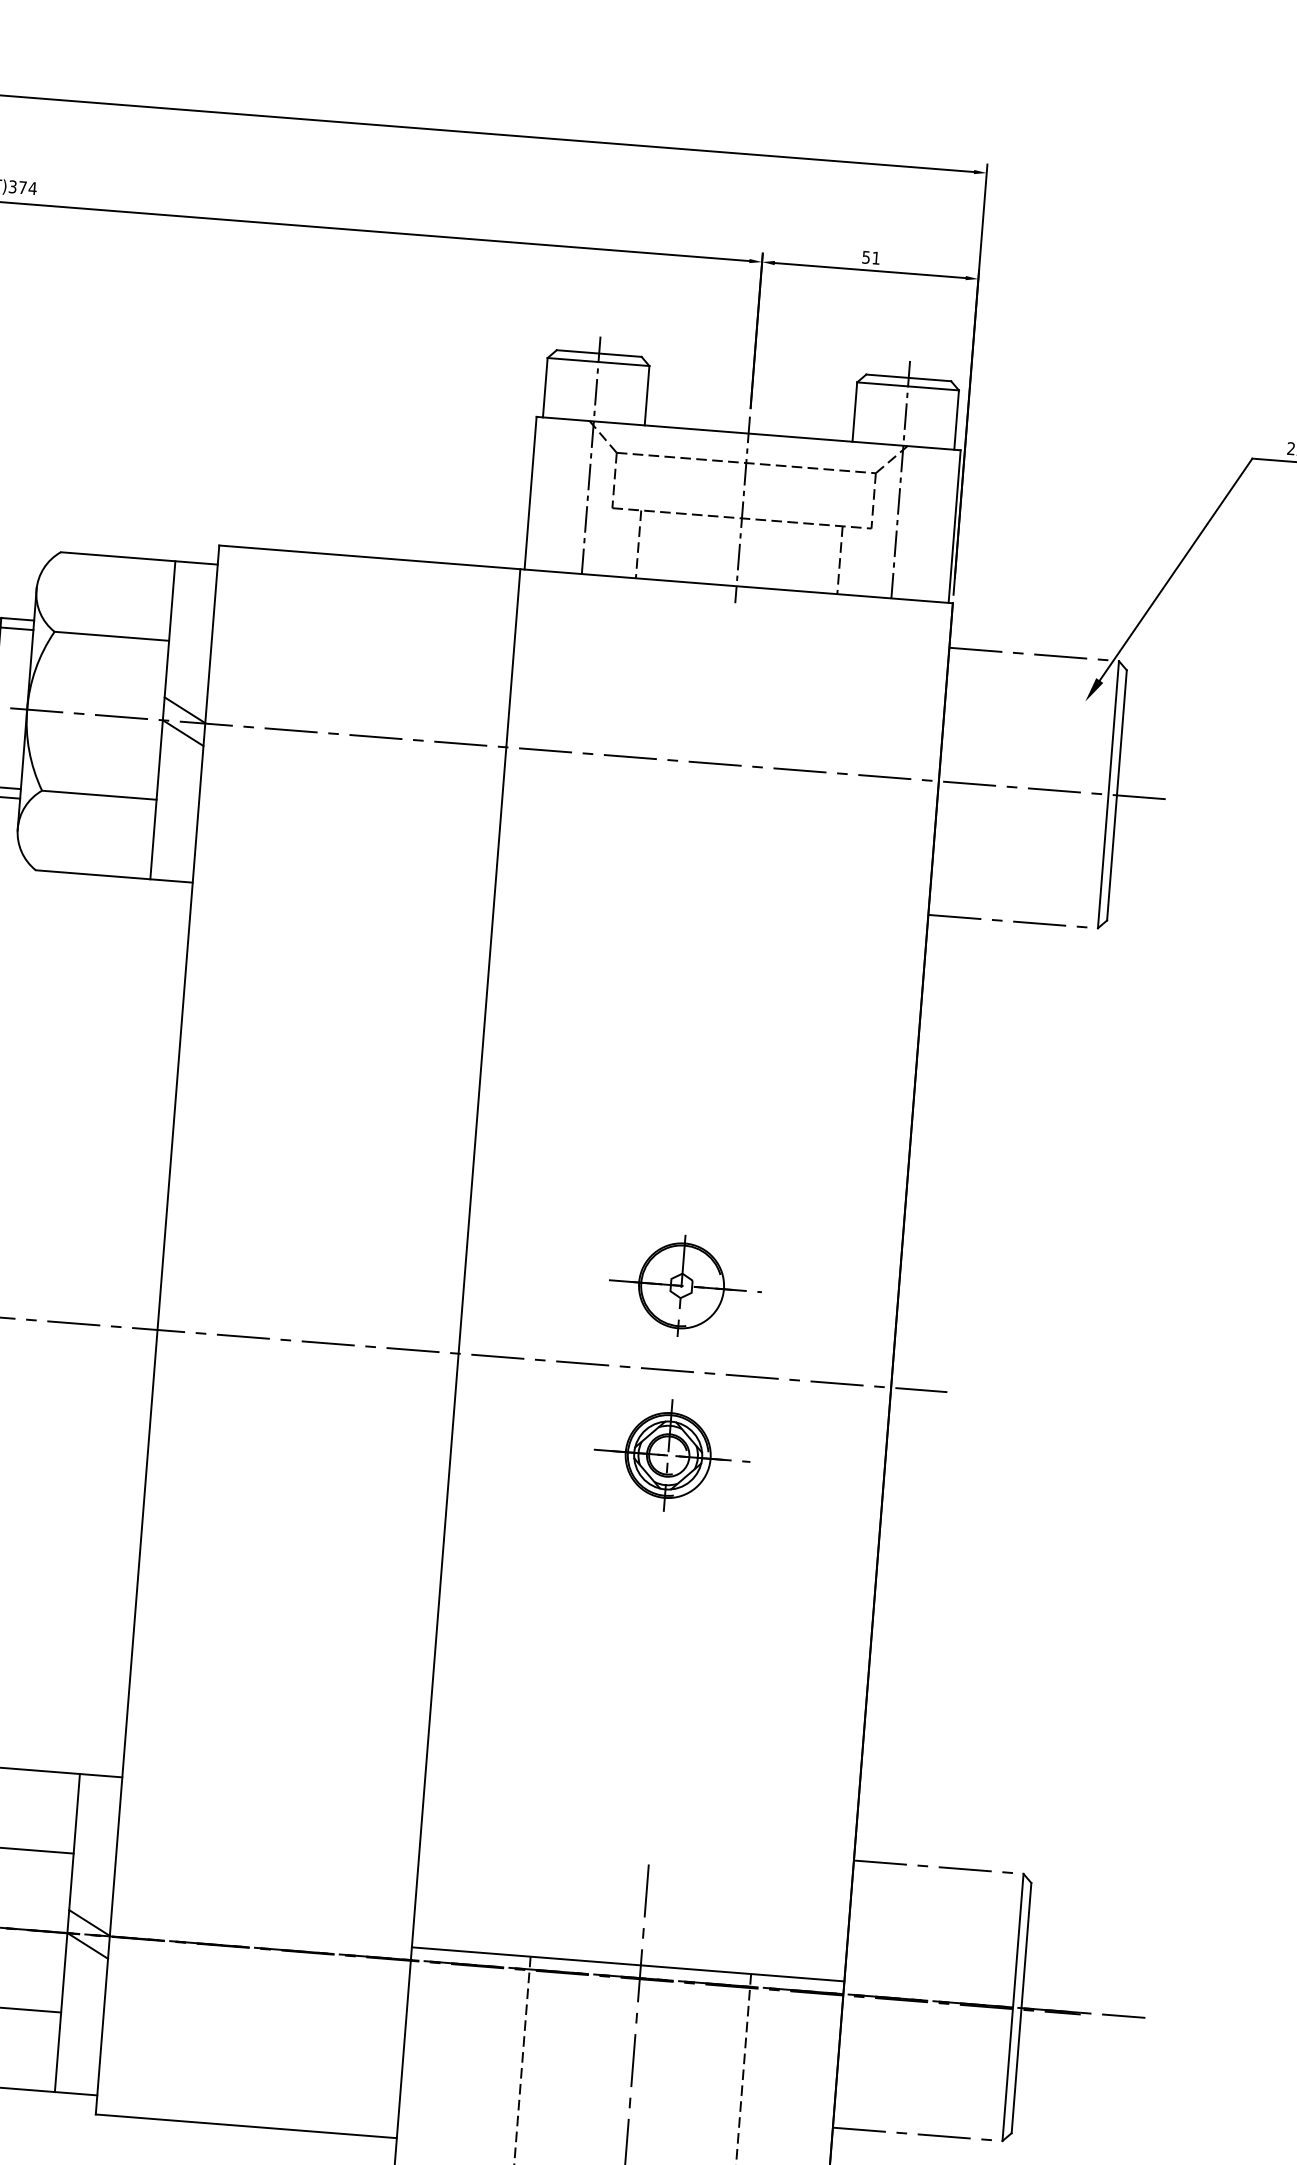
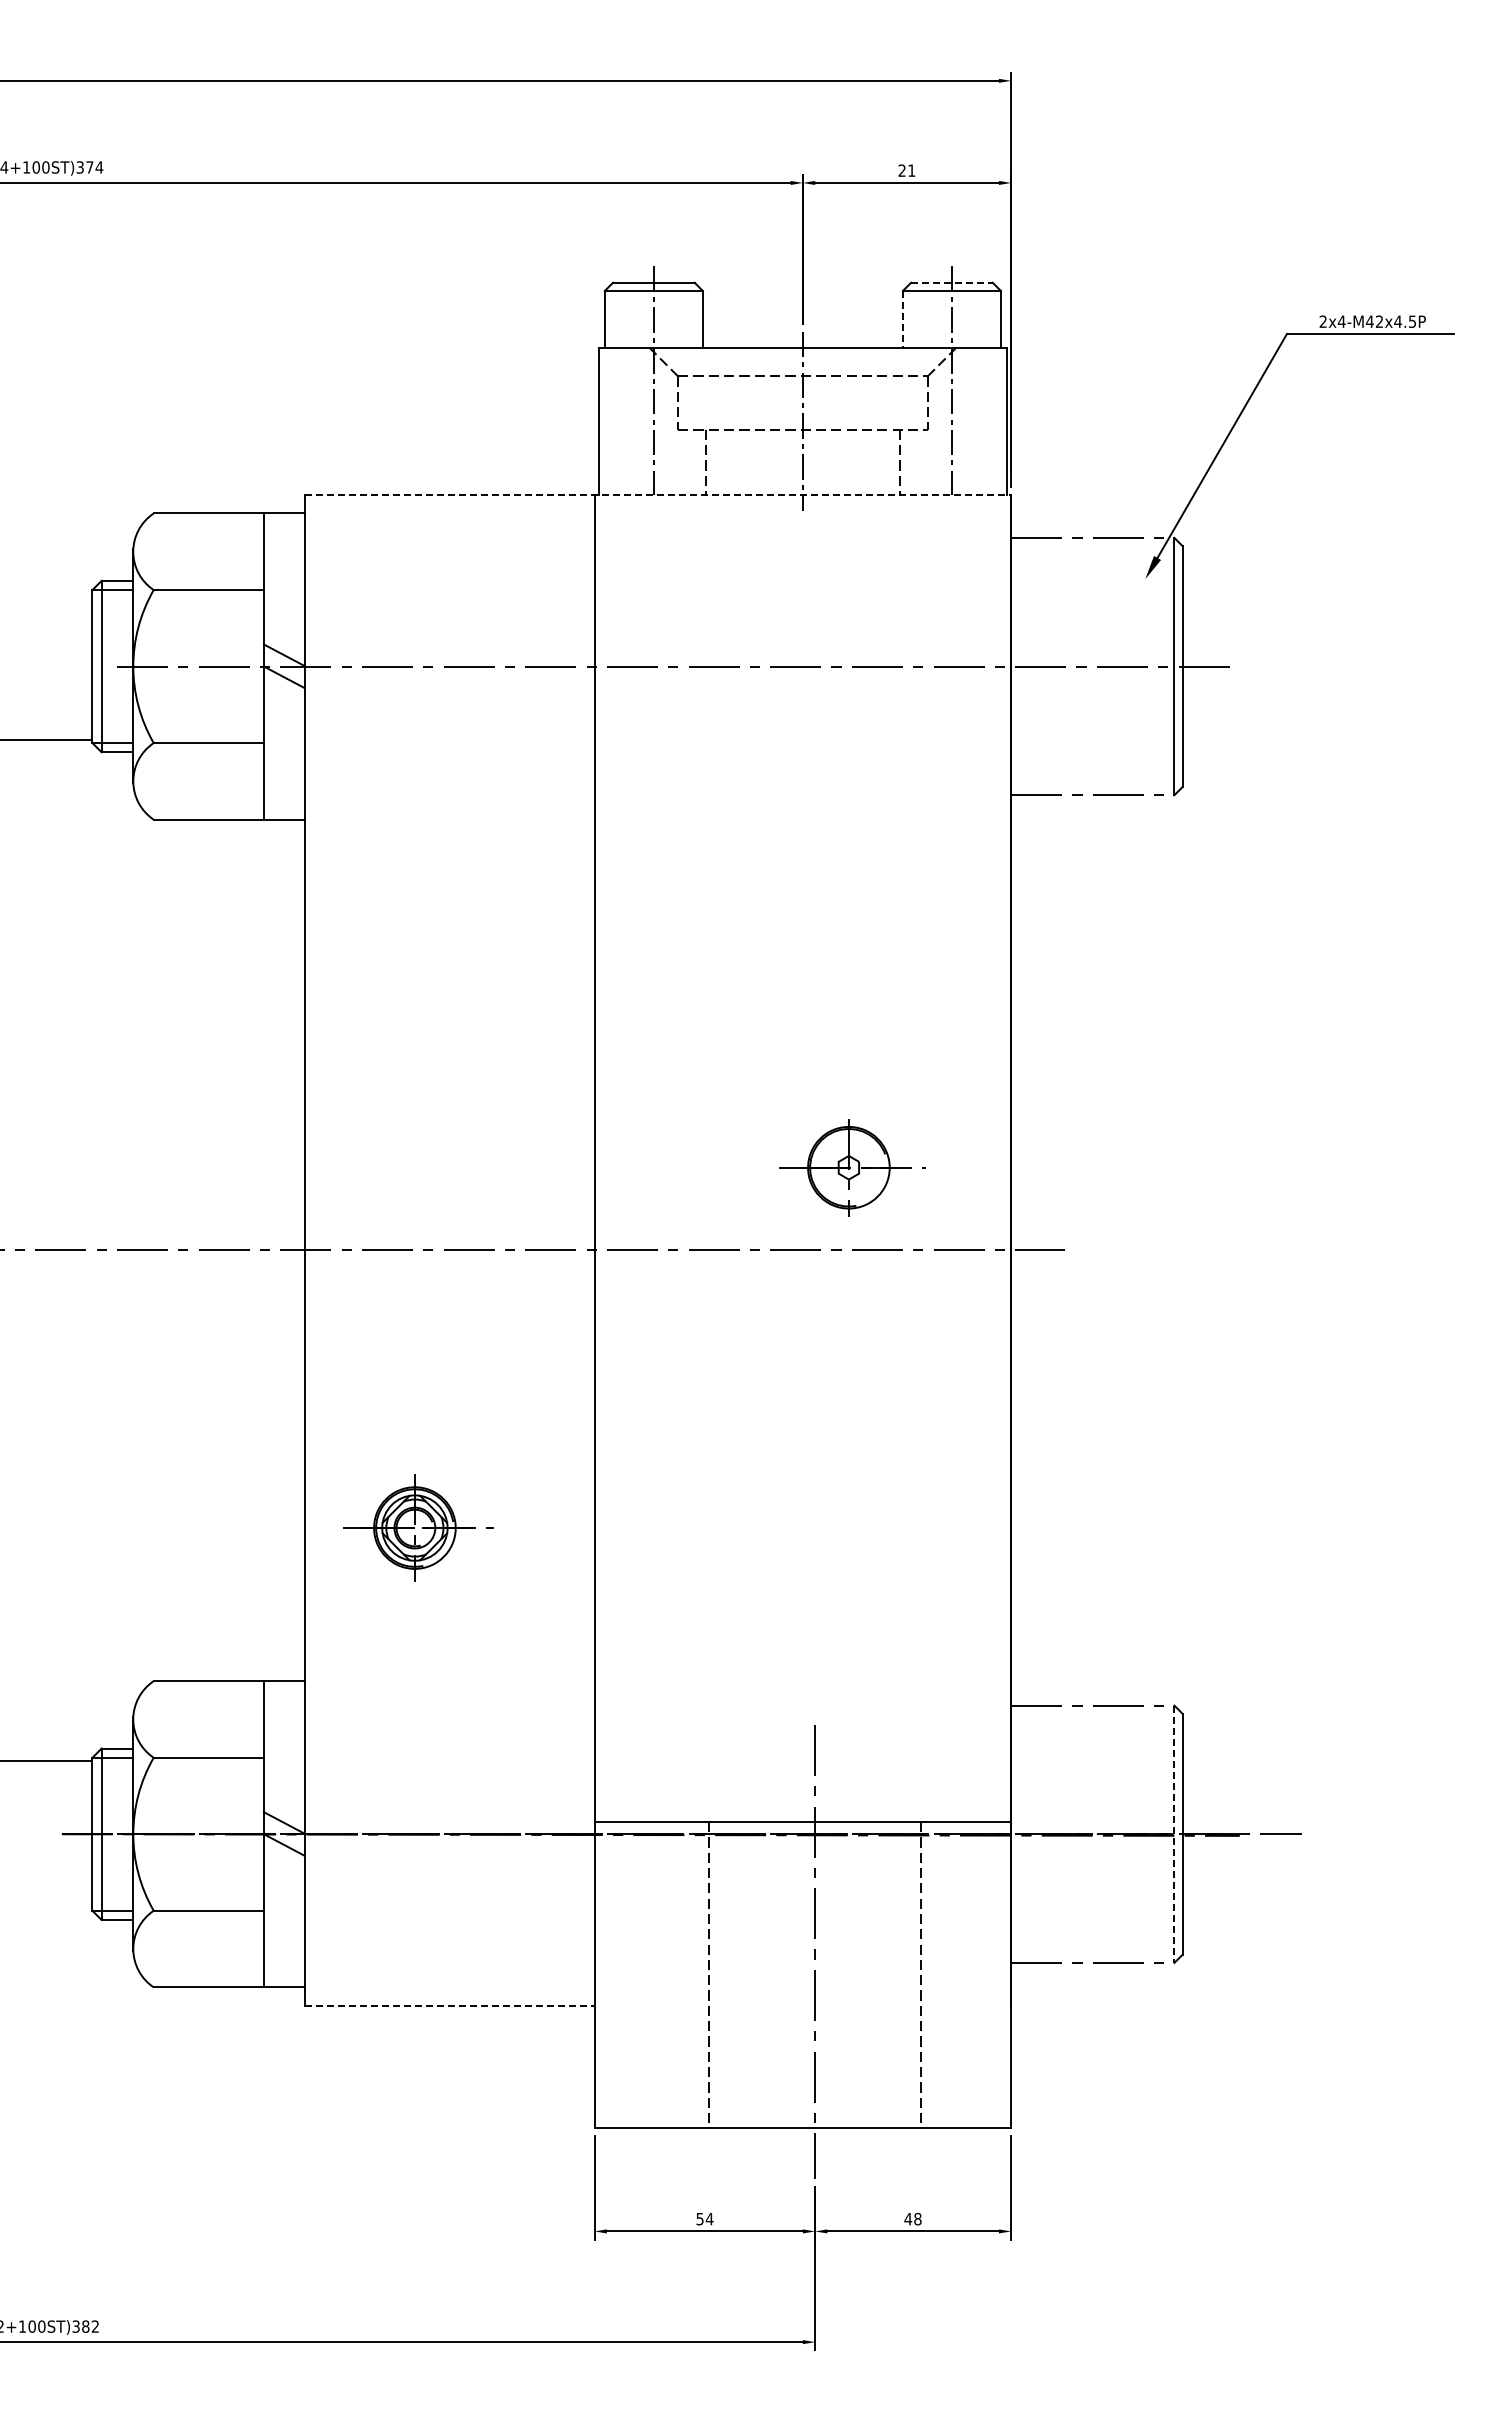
text: (865, 257) -> (901, 170), 51 -> 21
line: (908, 377) -> (951, 282), solid -> dashed
line: (854, 412) -> (902, 319), solid -> dashed
line: (586, 574) -> (658, 495), solid -> dashed
part: (685, 1285) -> (852, 1167), moved
part: (671, 1455) -> (418, 1527), moved
line: (1013, 2007) -> (1174, 1834), solid -> dashed
line: (246, 2126) -> (449, 2005), solid -> dashed

